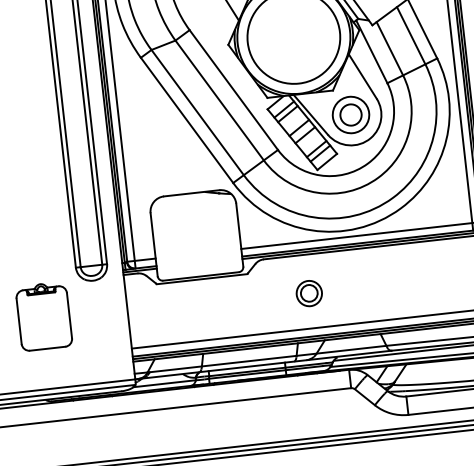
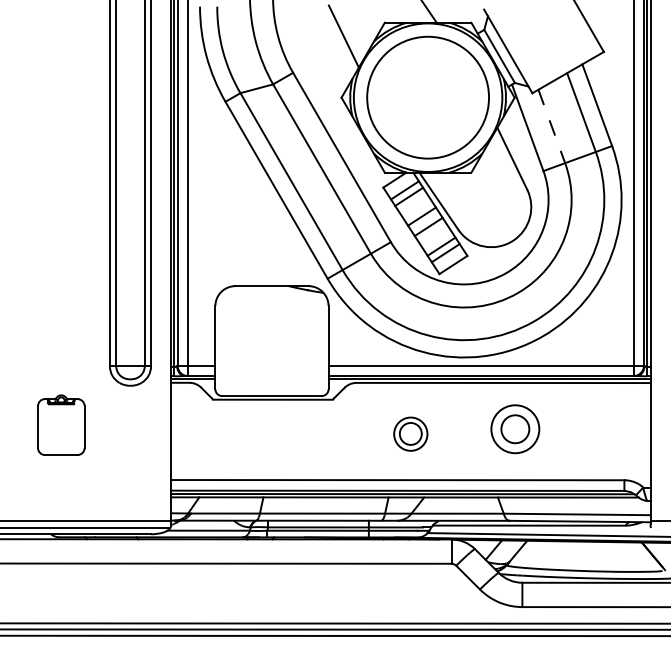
line: (389, 48) -> (551, 126), solid -> dashed
part: (351, 115) -> (515, 429), moved
part: (44, 315) -> (61, 424), size x0.7

